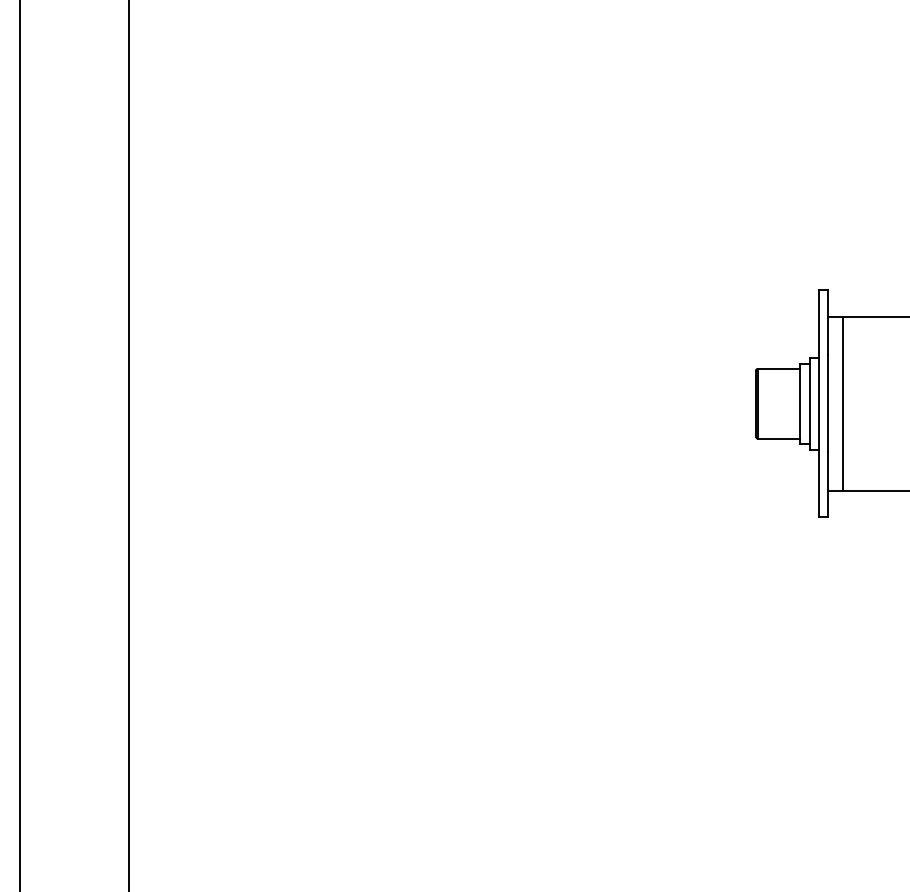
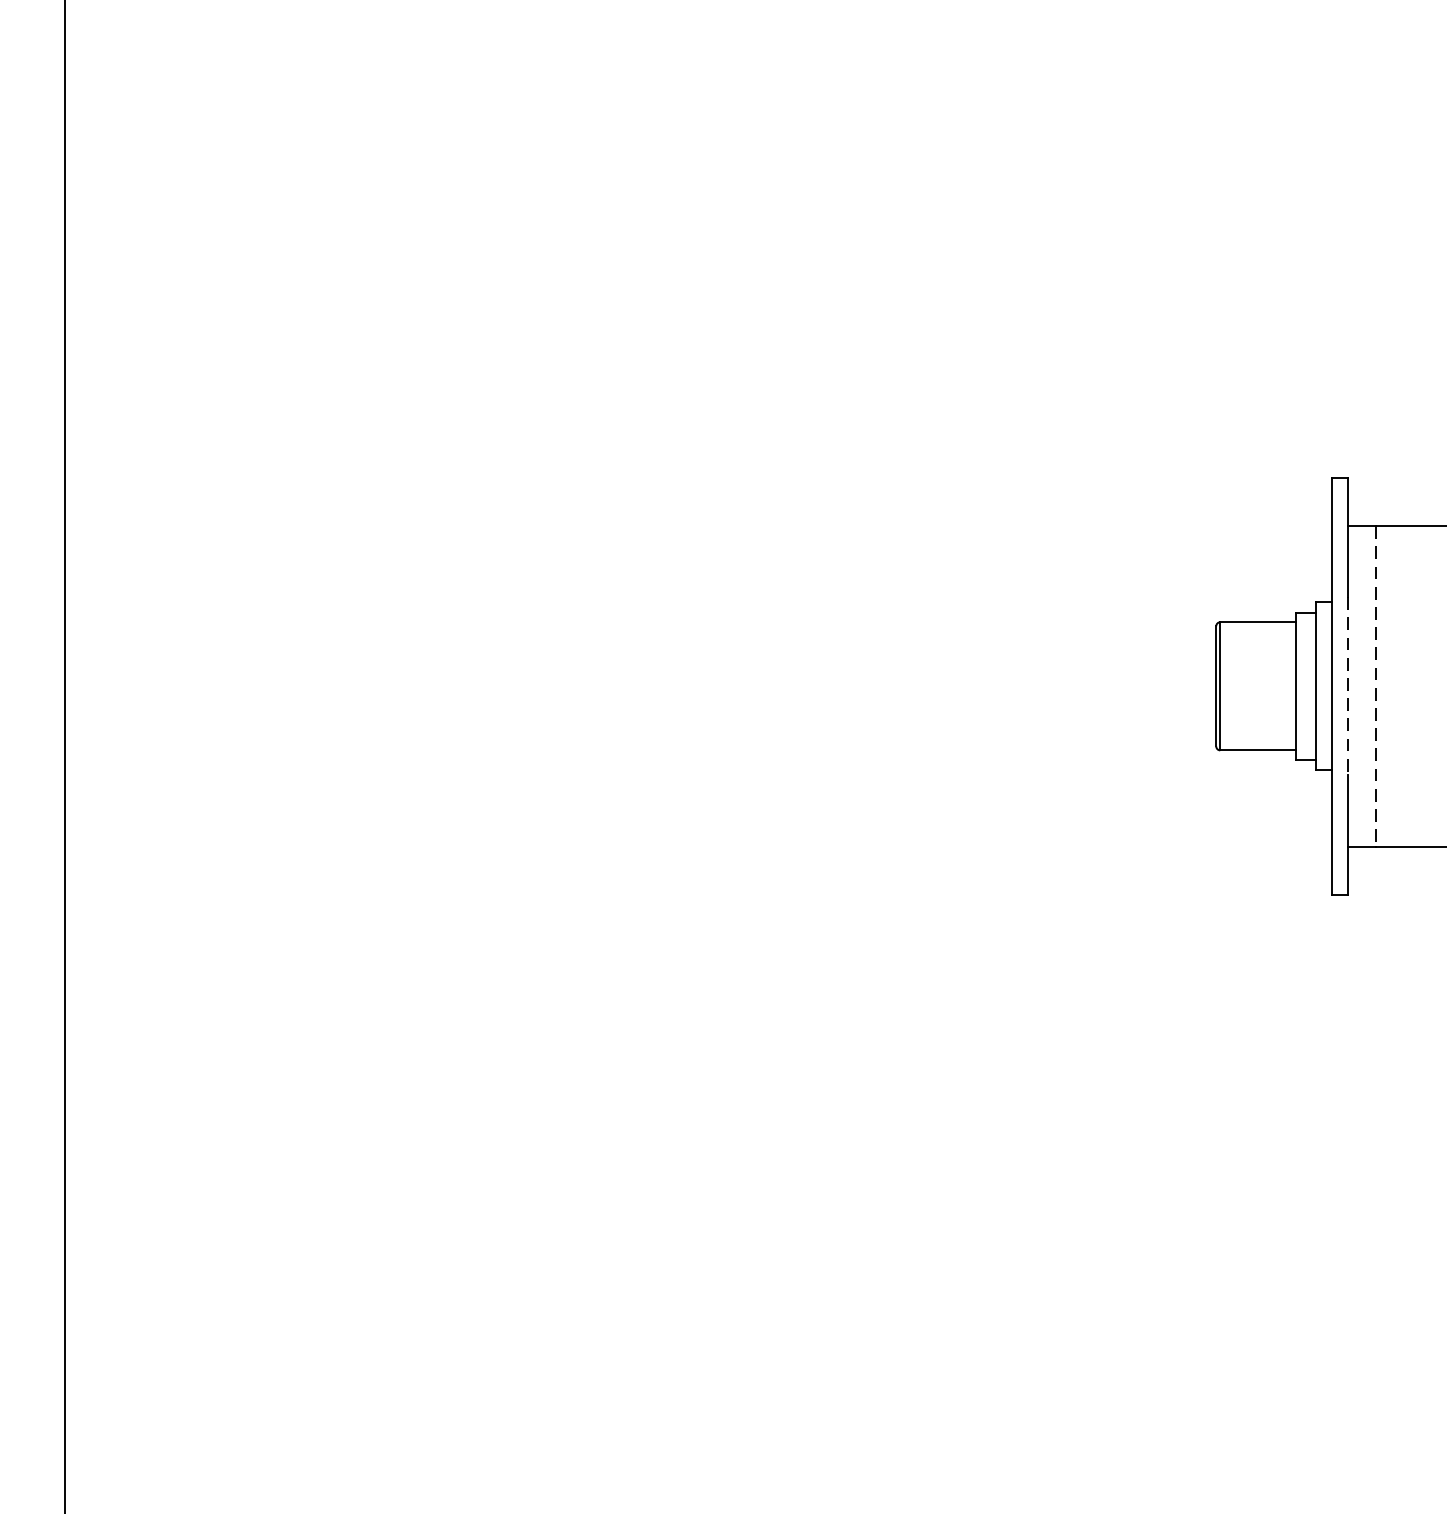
line: (827, 403) -> (1347, 685), solid -> dashed
line: (843, 404) -> (1377, 687), solid -> dashed

